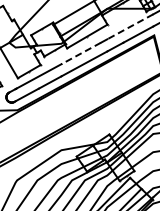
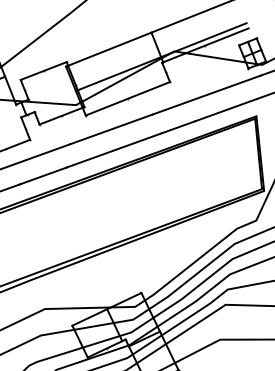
line: (129, 27) -> (211, 93), dashed -> solid
line: (80, 53) -> (109, 129), dashed -> solid

